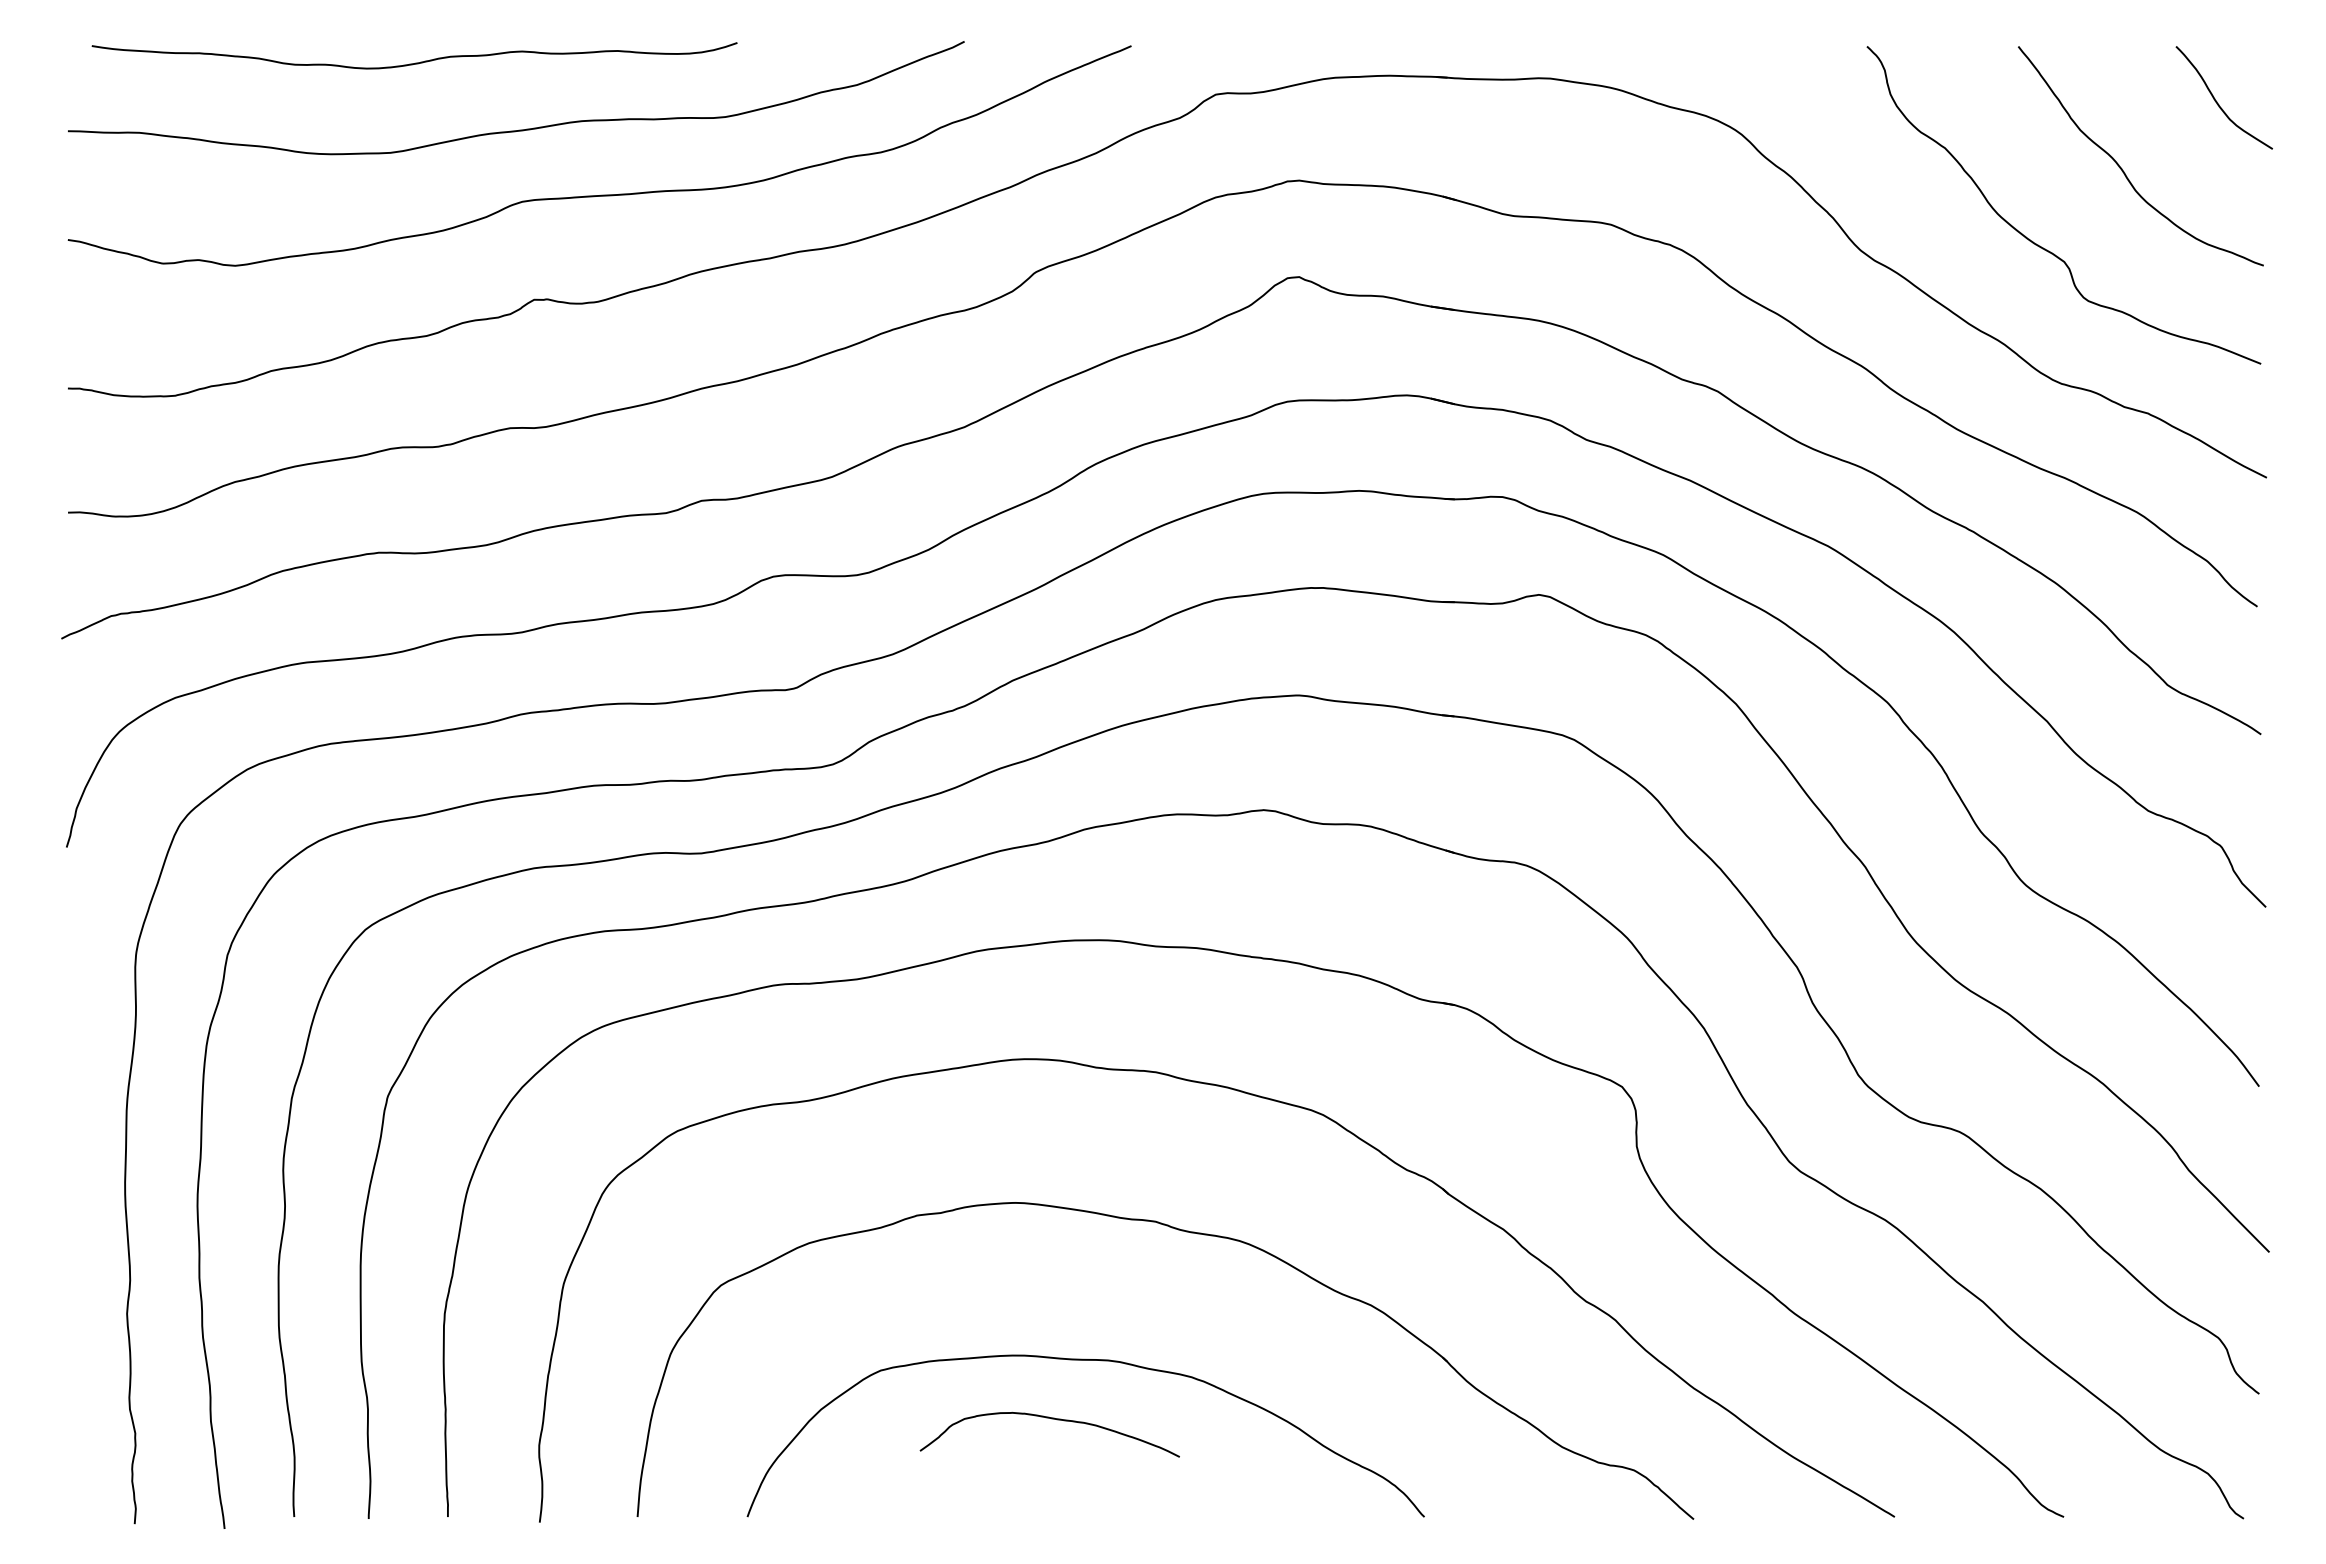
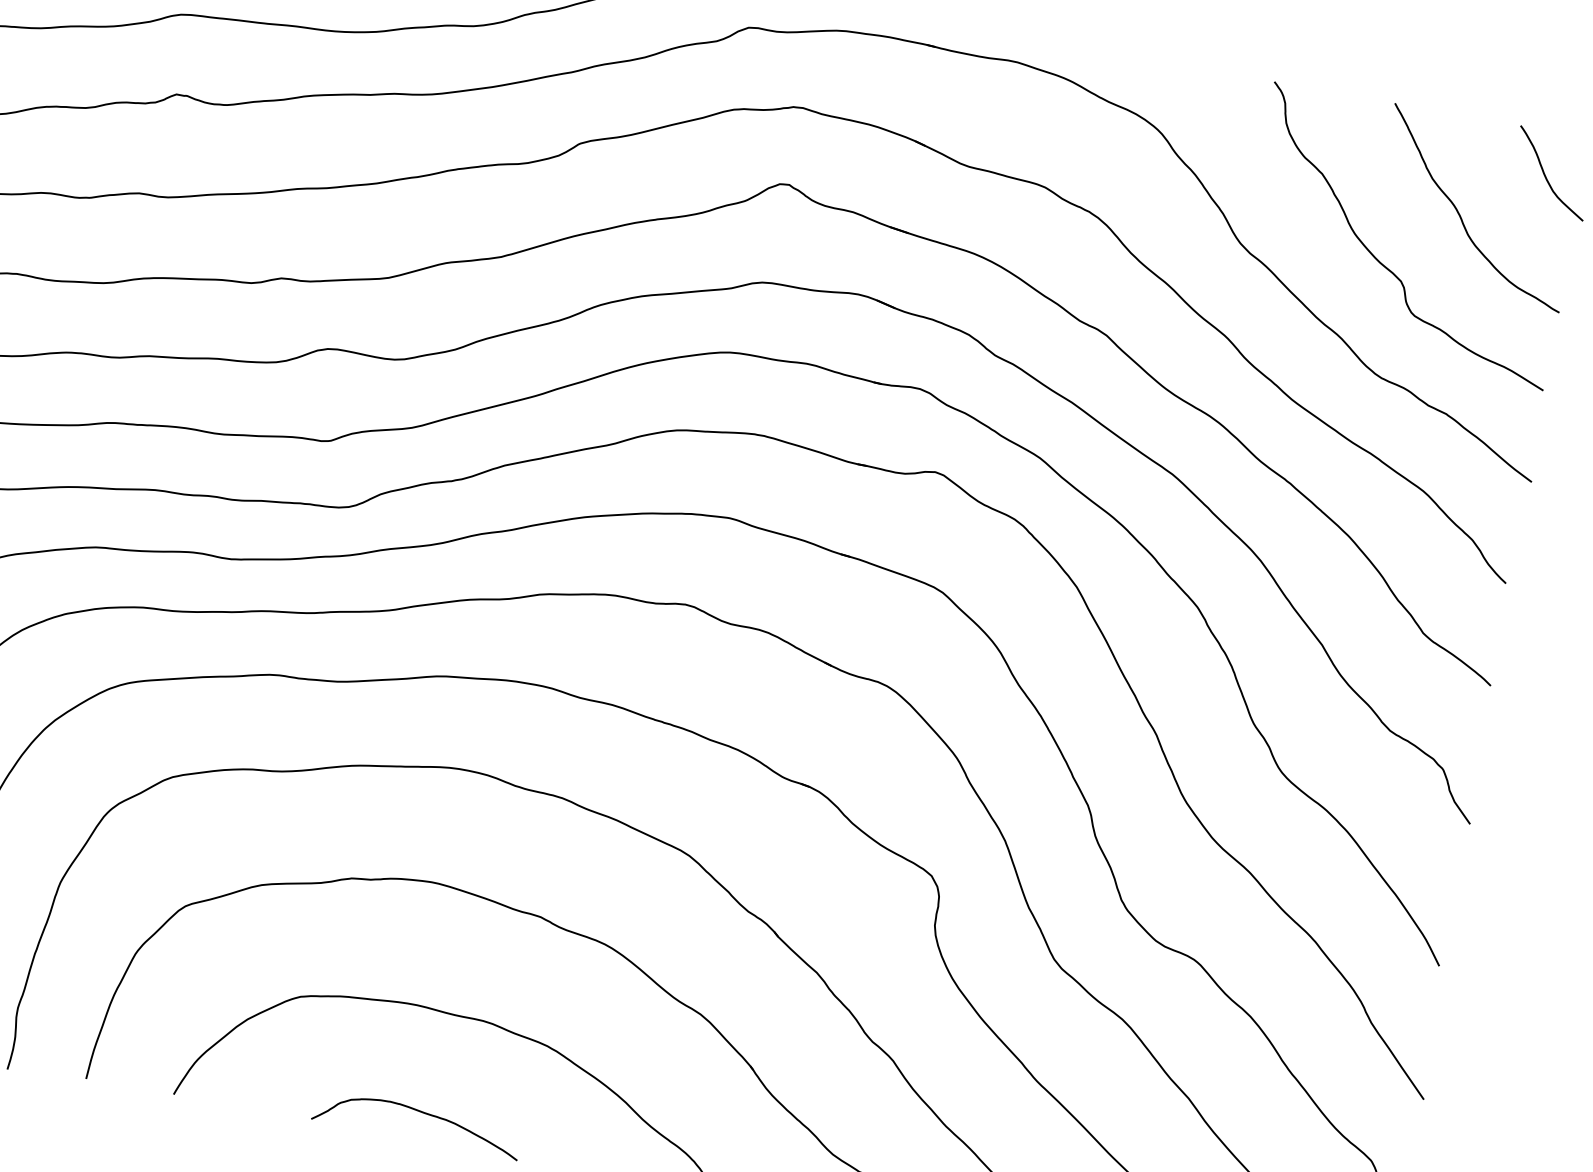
curve: (1051, 1419) -> (420, 1112), moved

